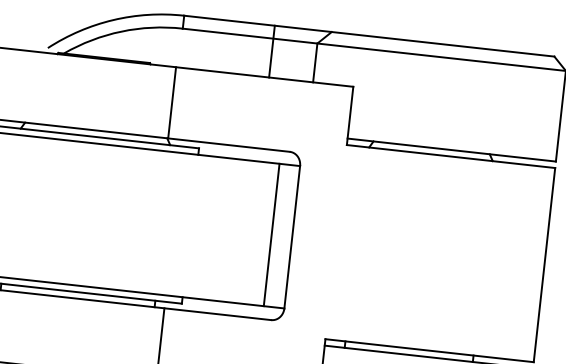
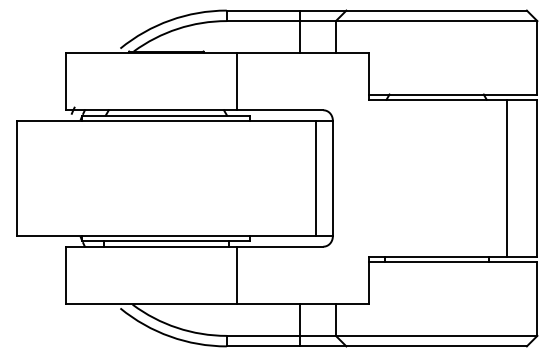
line: (171, 102) -> (236, 81), moved
line: (507, 261) -> (507, 178), added

